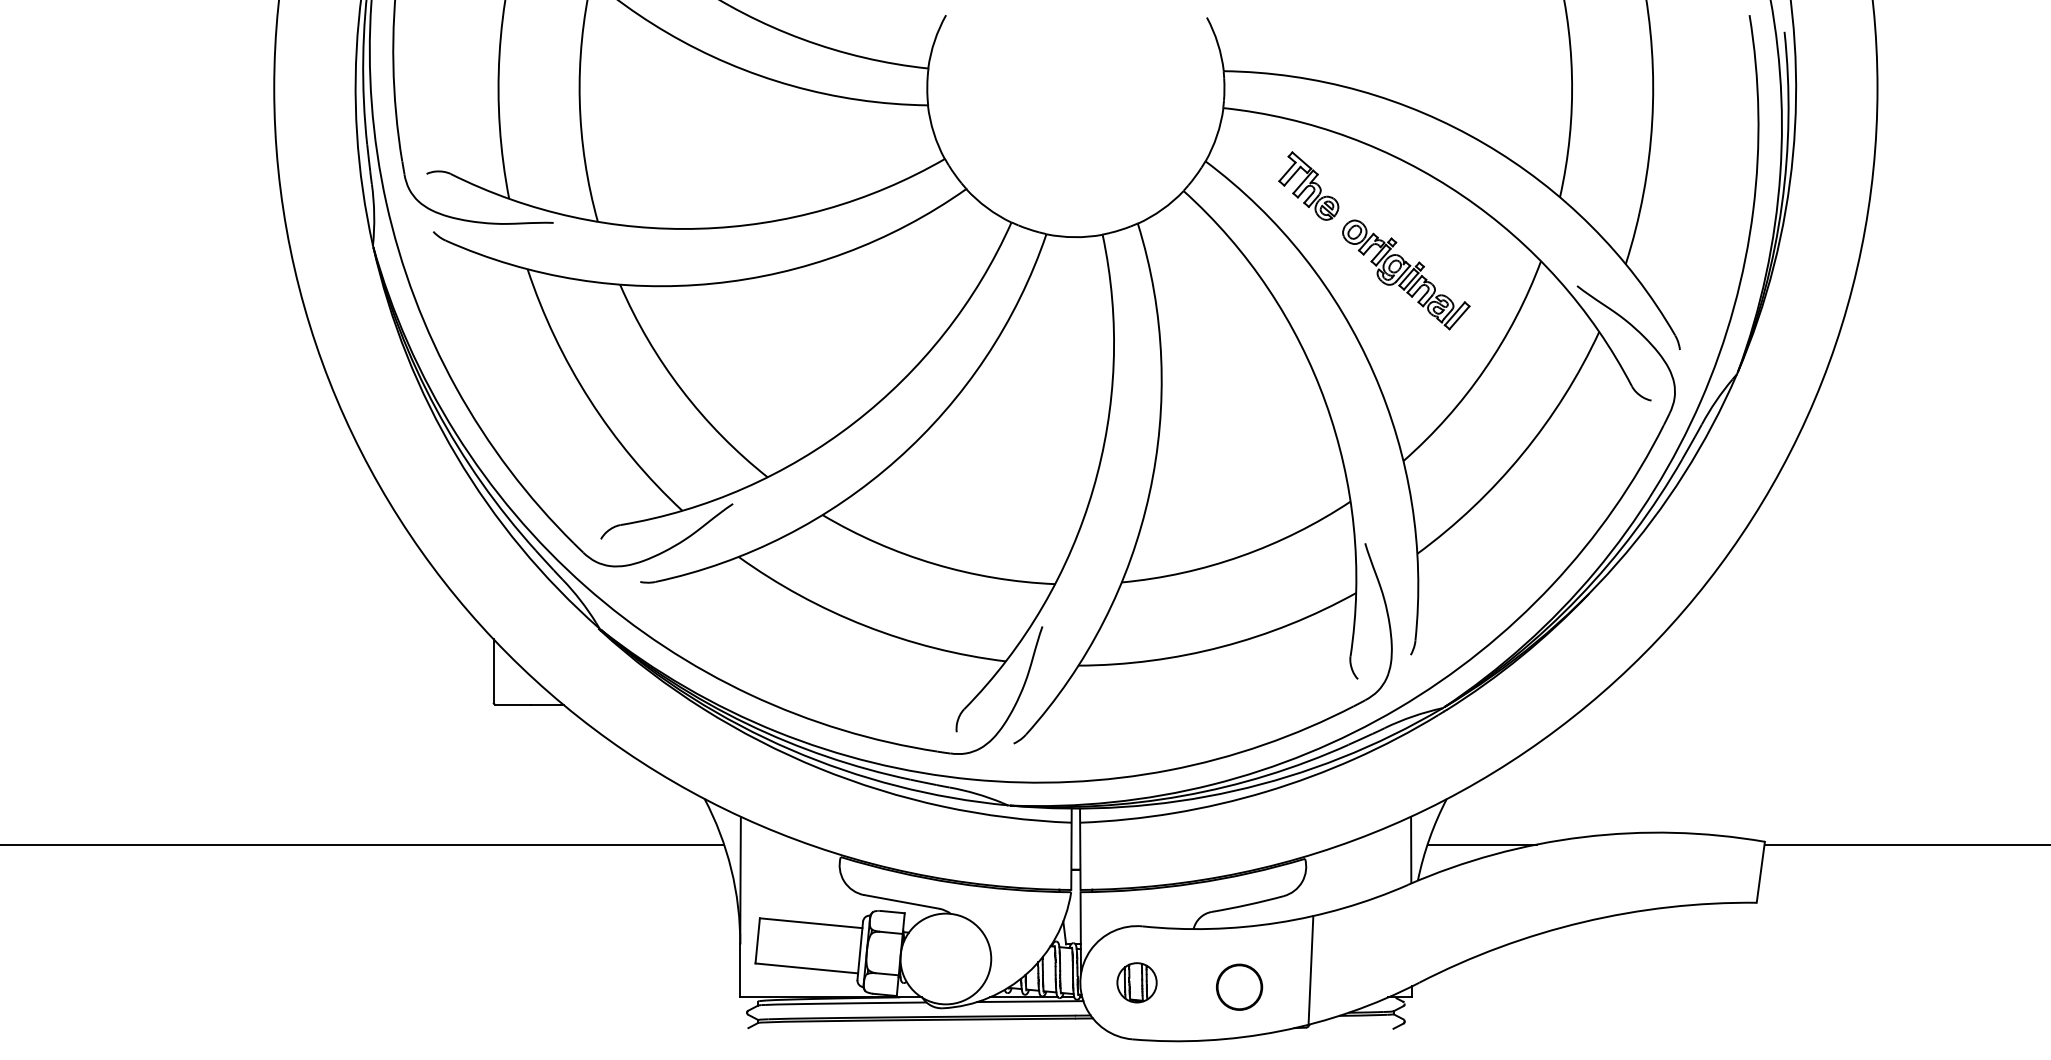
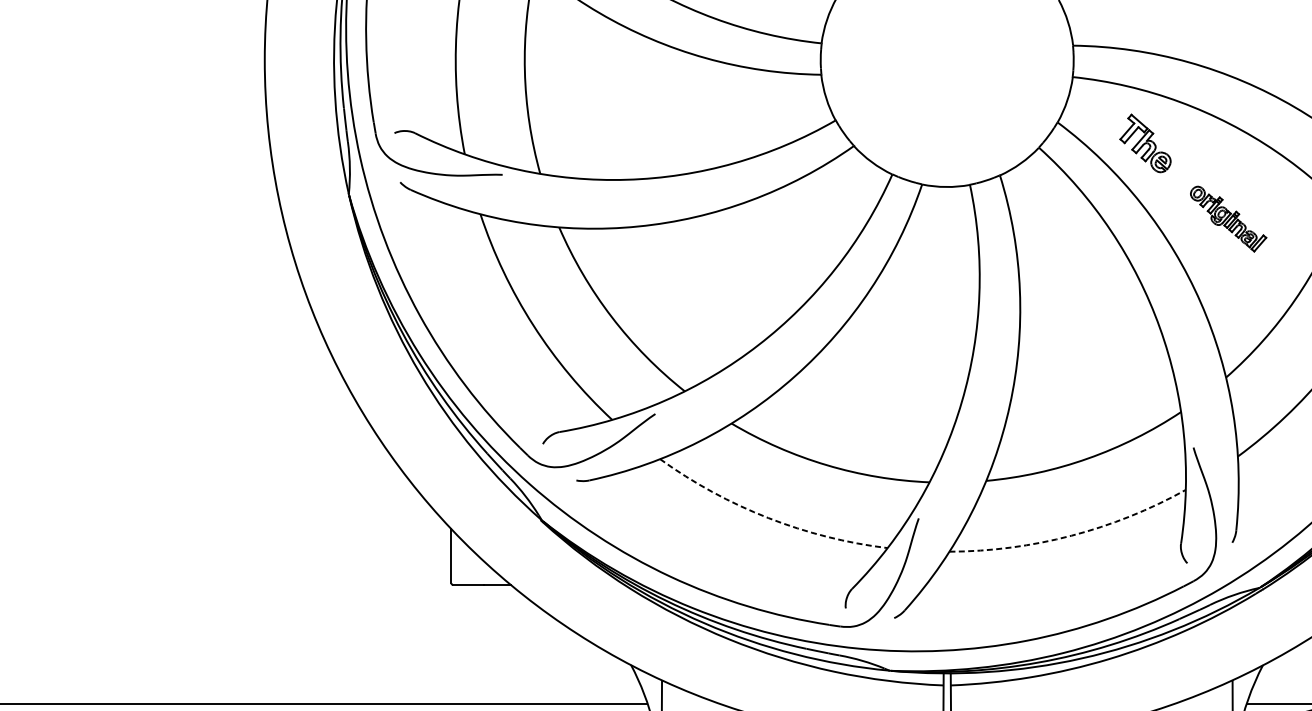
part: (1406, 274) -> (1228, 218), size x0.7
arc: (865, 626) -> (768, 518), solid -> dashed
arc: (1221, 646) -> (1071, 535), solid -> dashed

